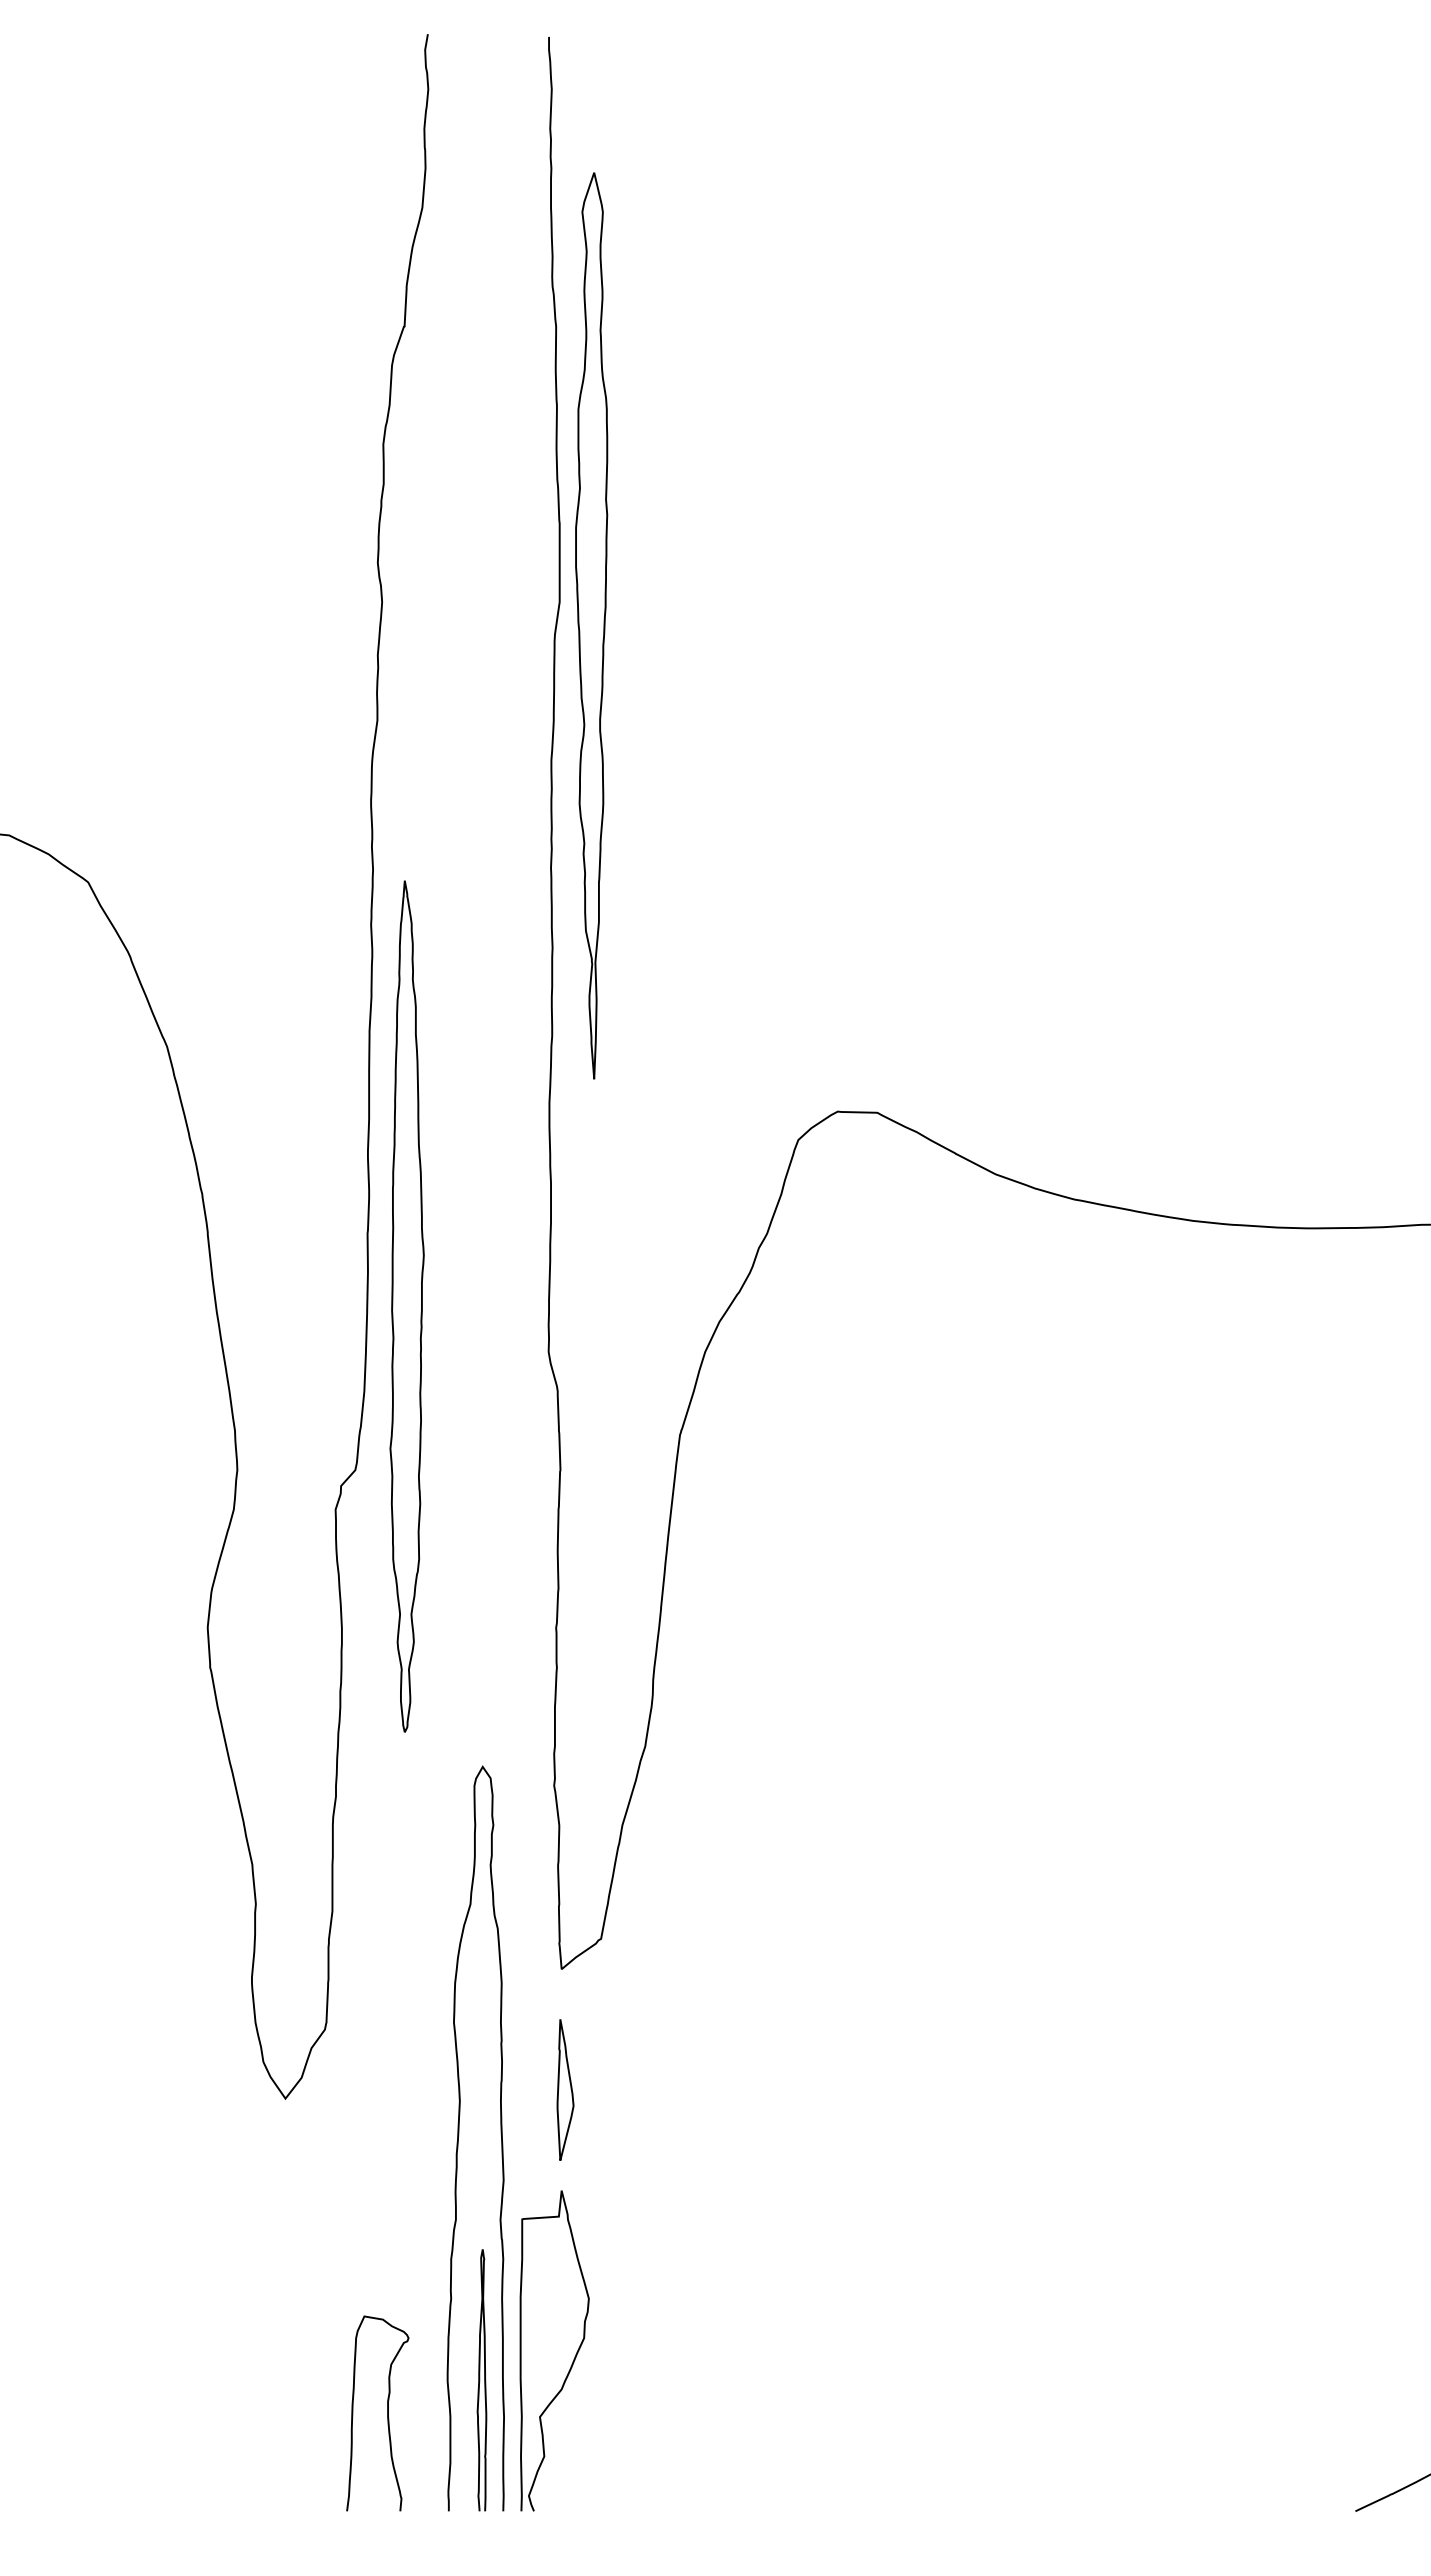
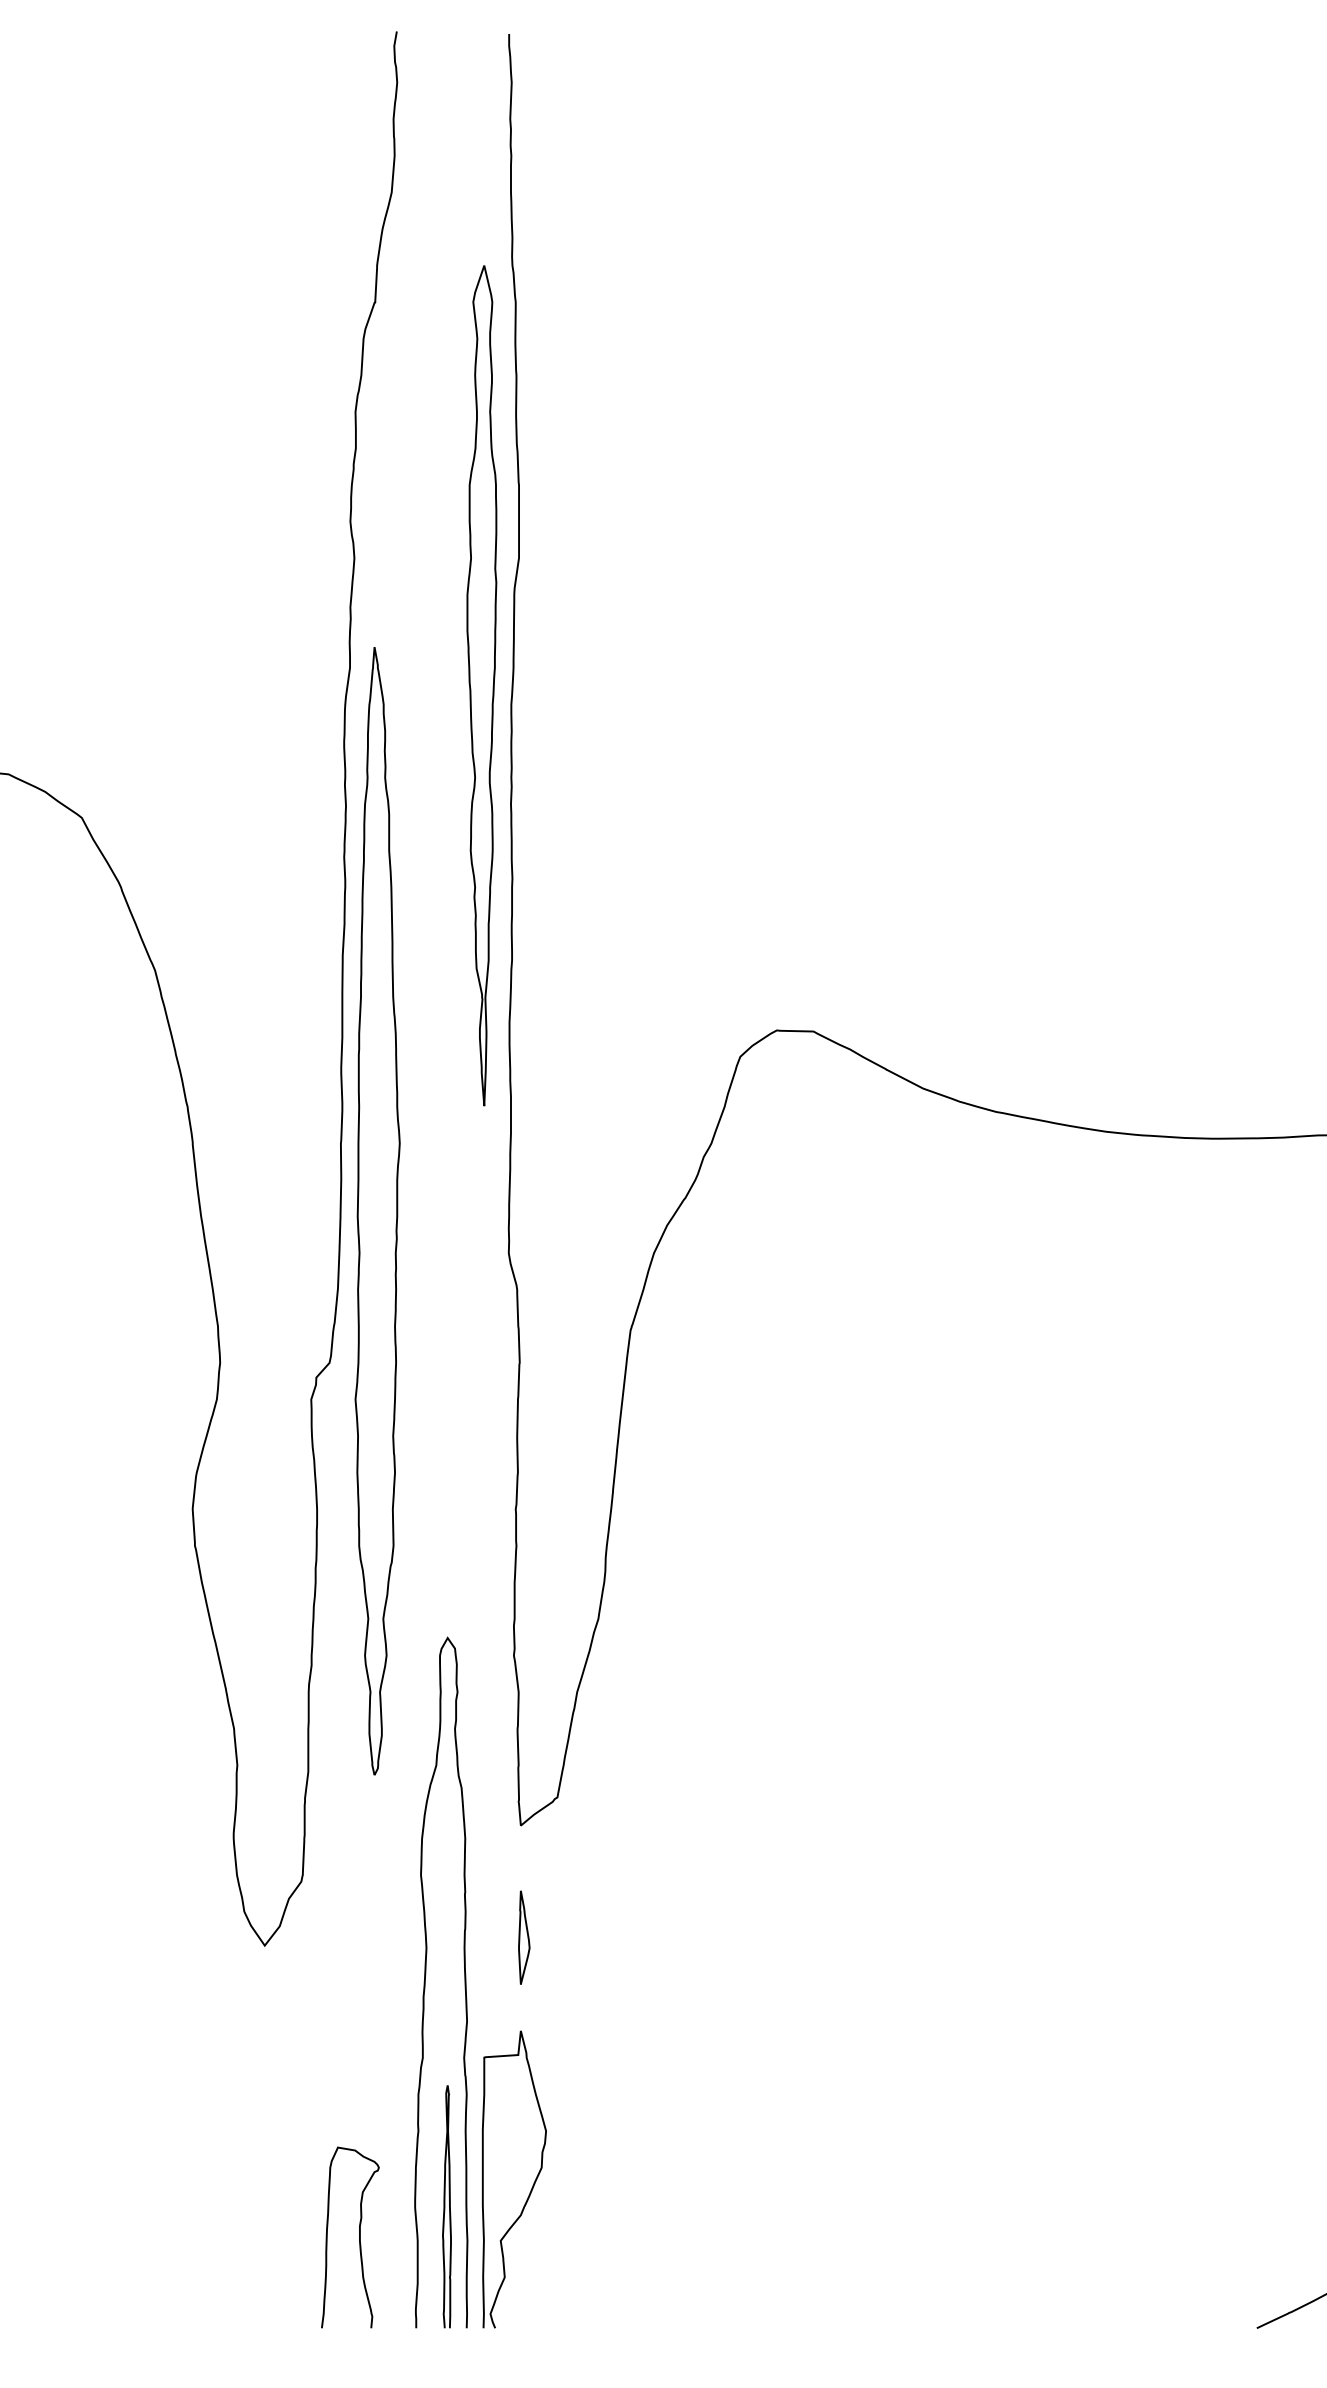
part: (591, 625) -> (481, 685), moved
part: (406, 1306) -> (376, 1211), size x1.43
part: (564, 2089) -> (523, 1937), size x0.71

